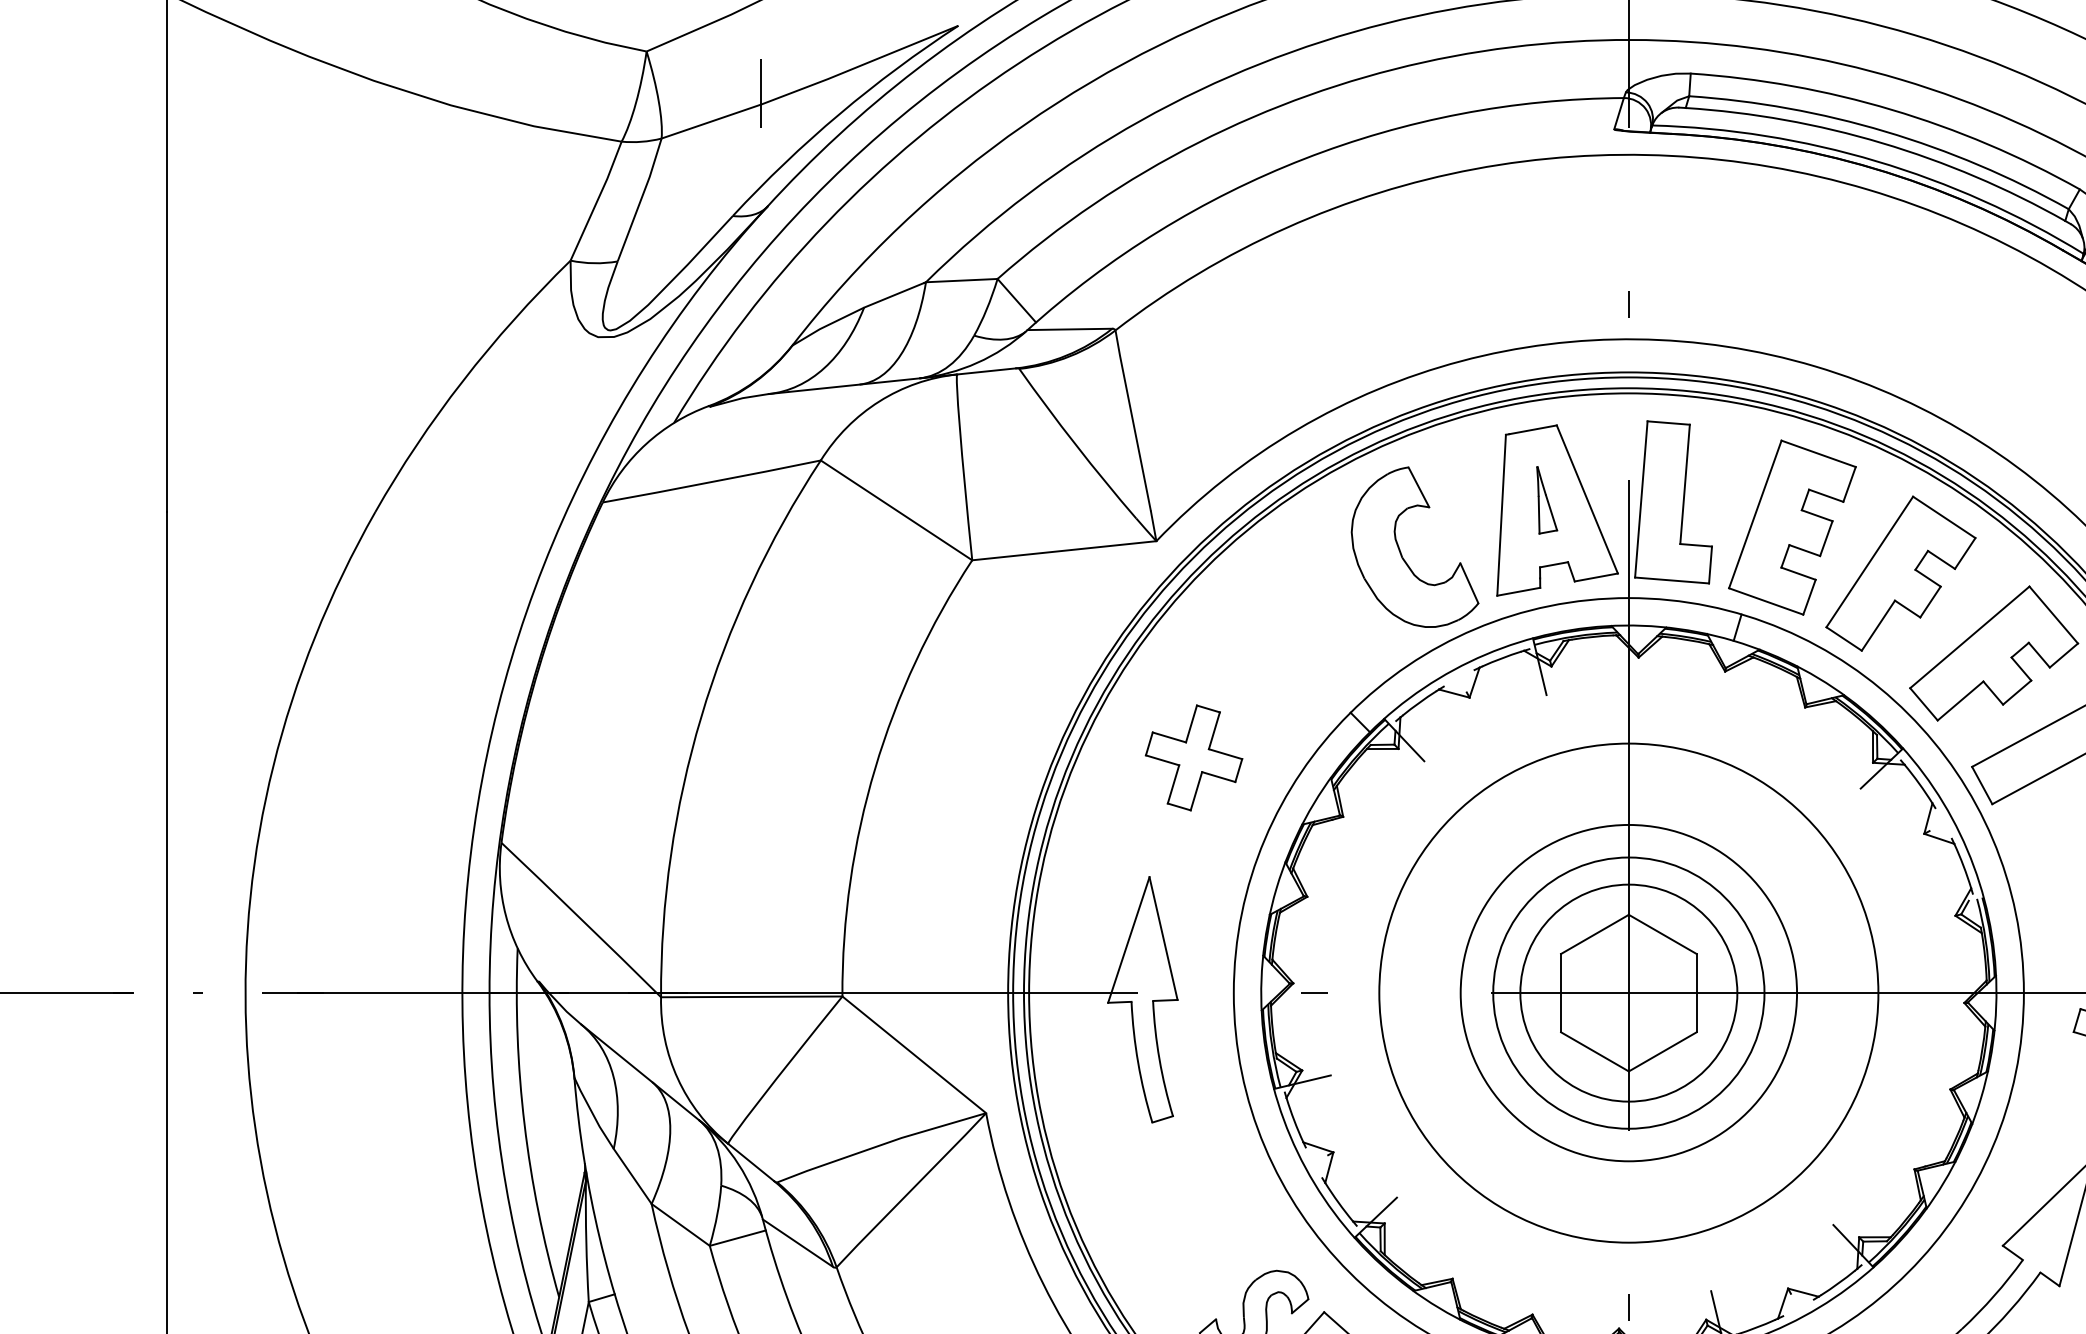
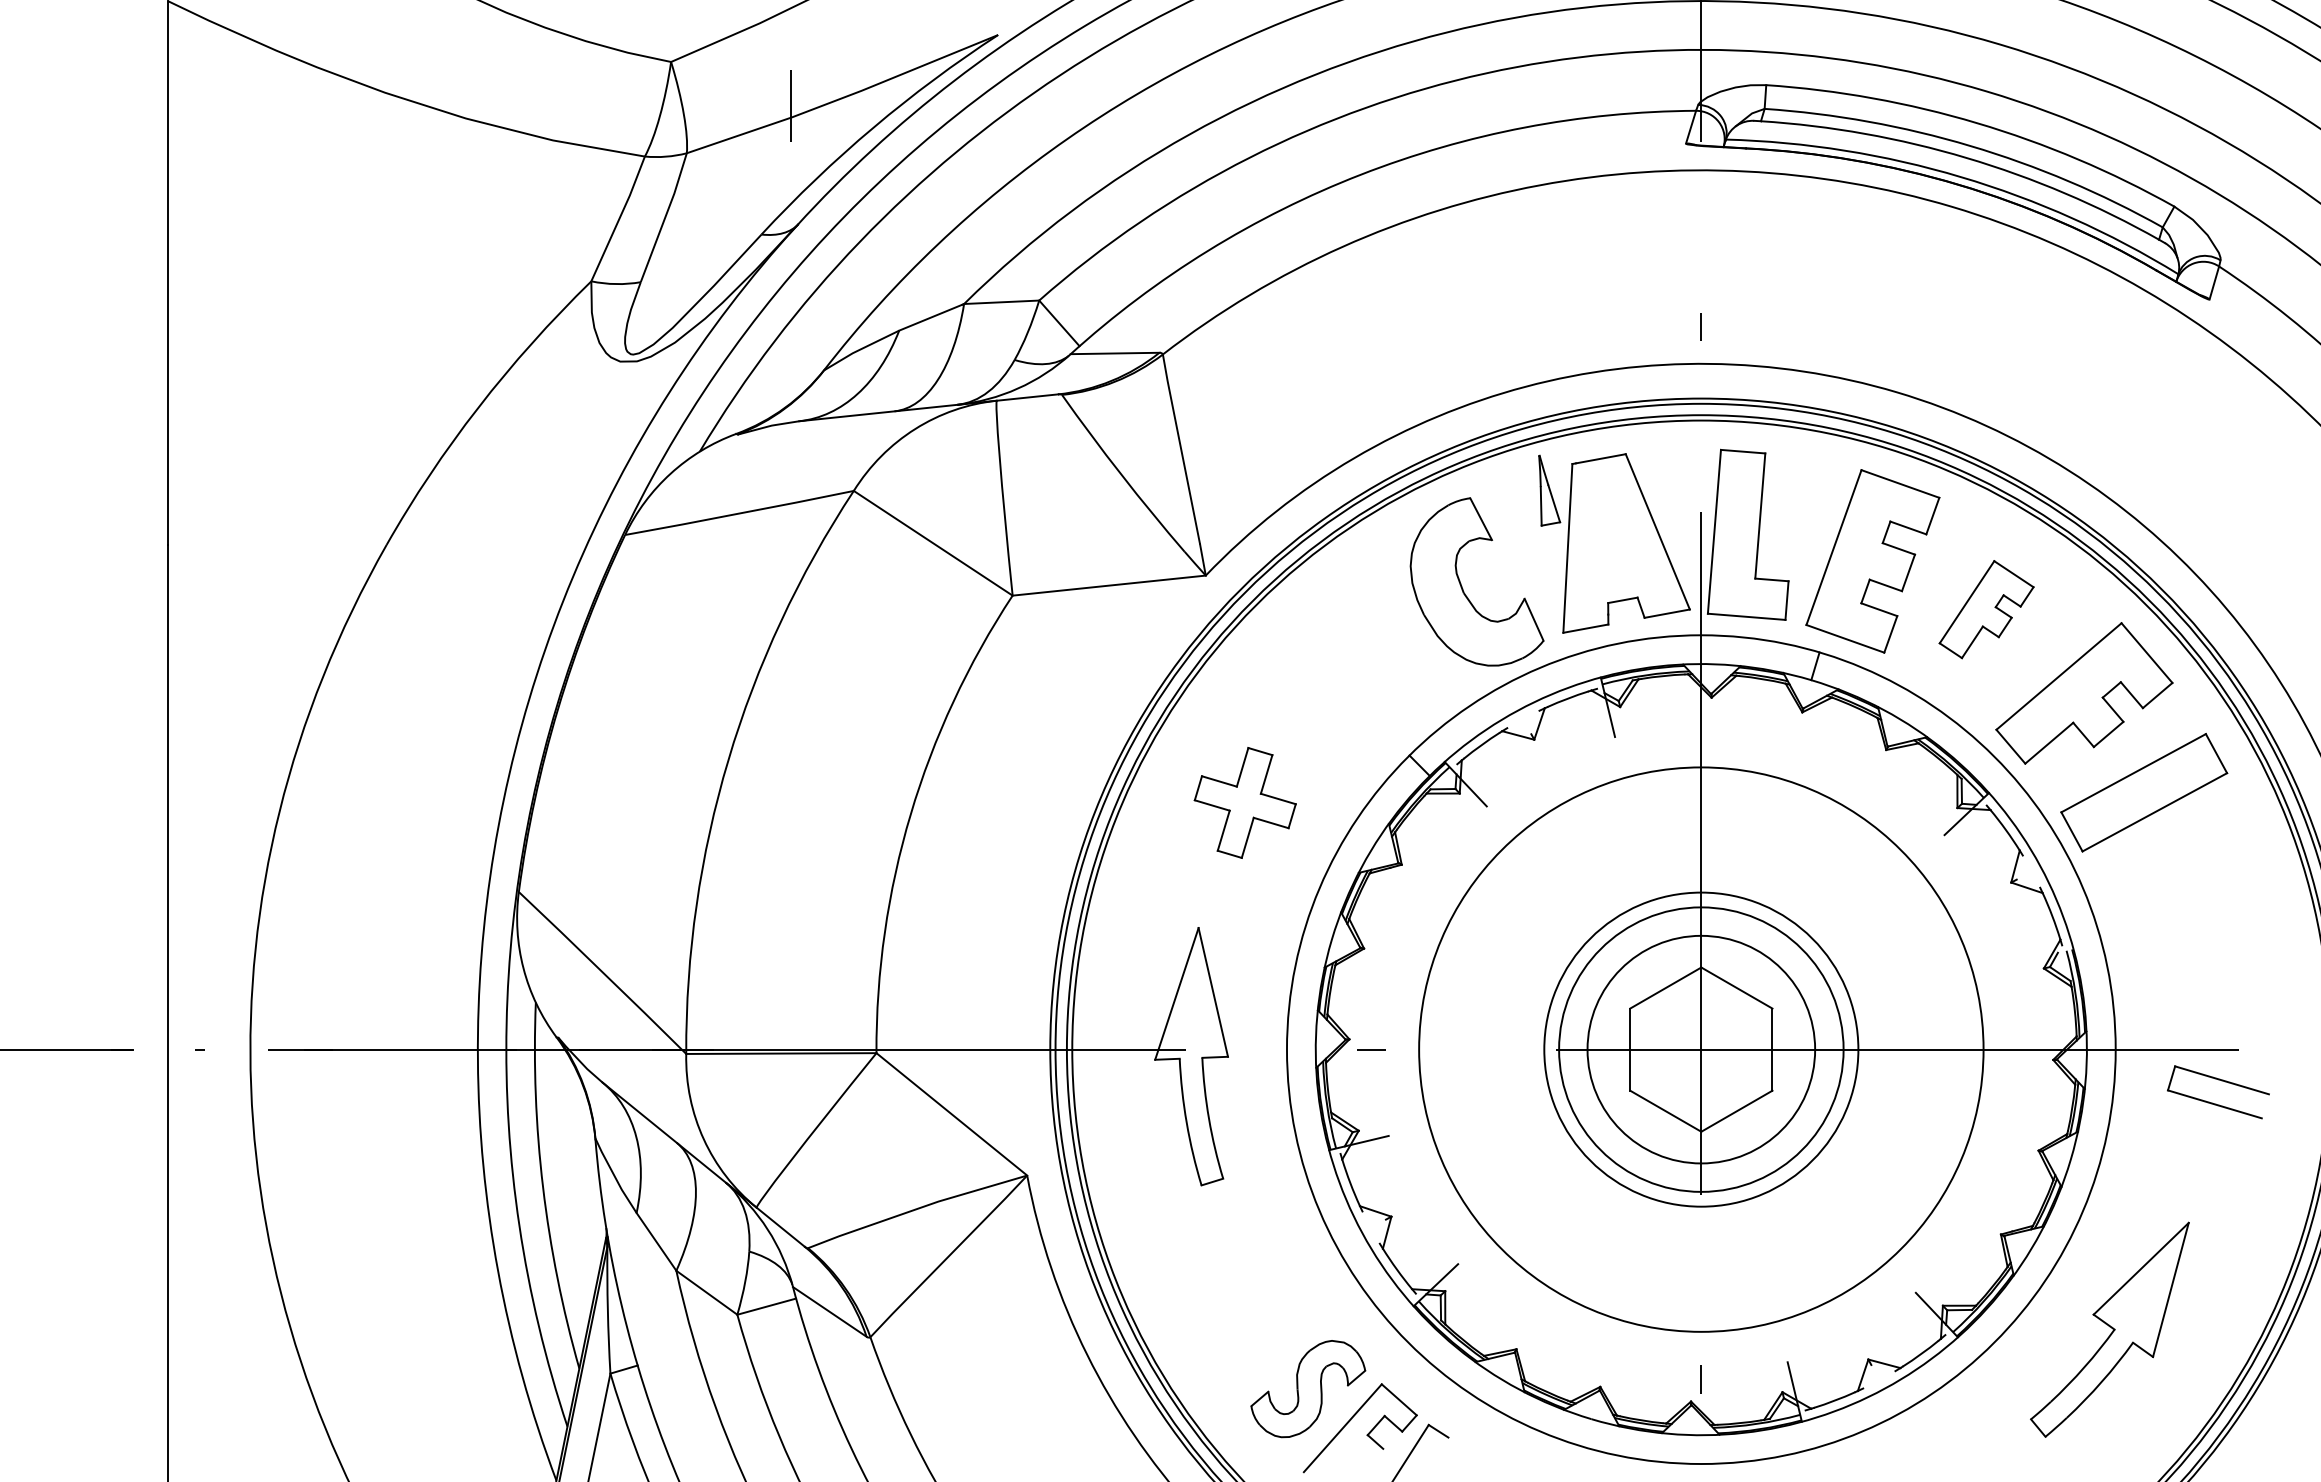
part: (1547, 500) -> (1549, 490), moved
part: (1900, 573) -> (1986, 609), size x0.6
circle: (1628, 993) -> (1700, 1049), size x1.6
circle: (1629, 993) -> (1701, 1049), size x0.6

